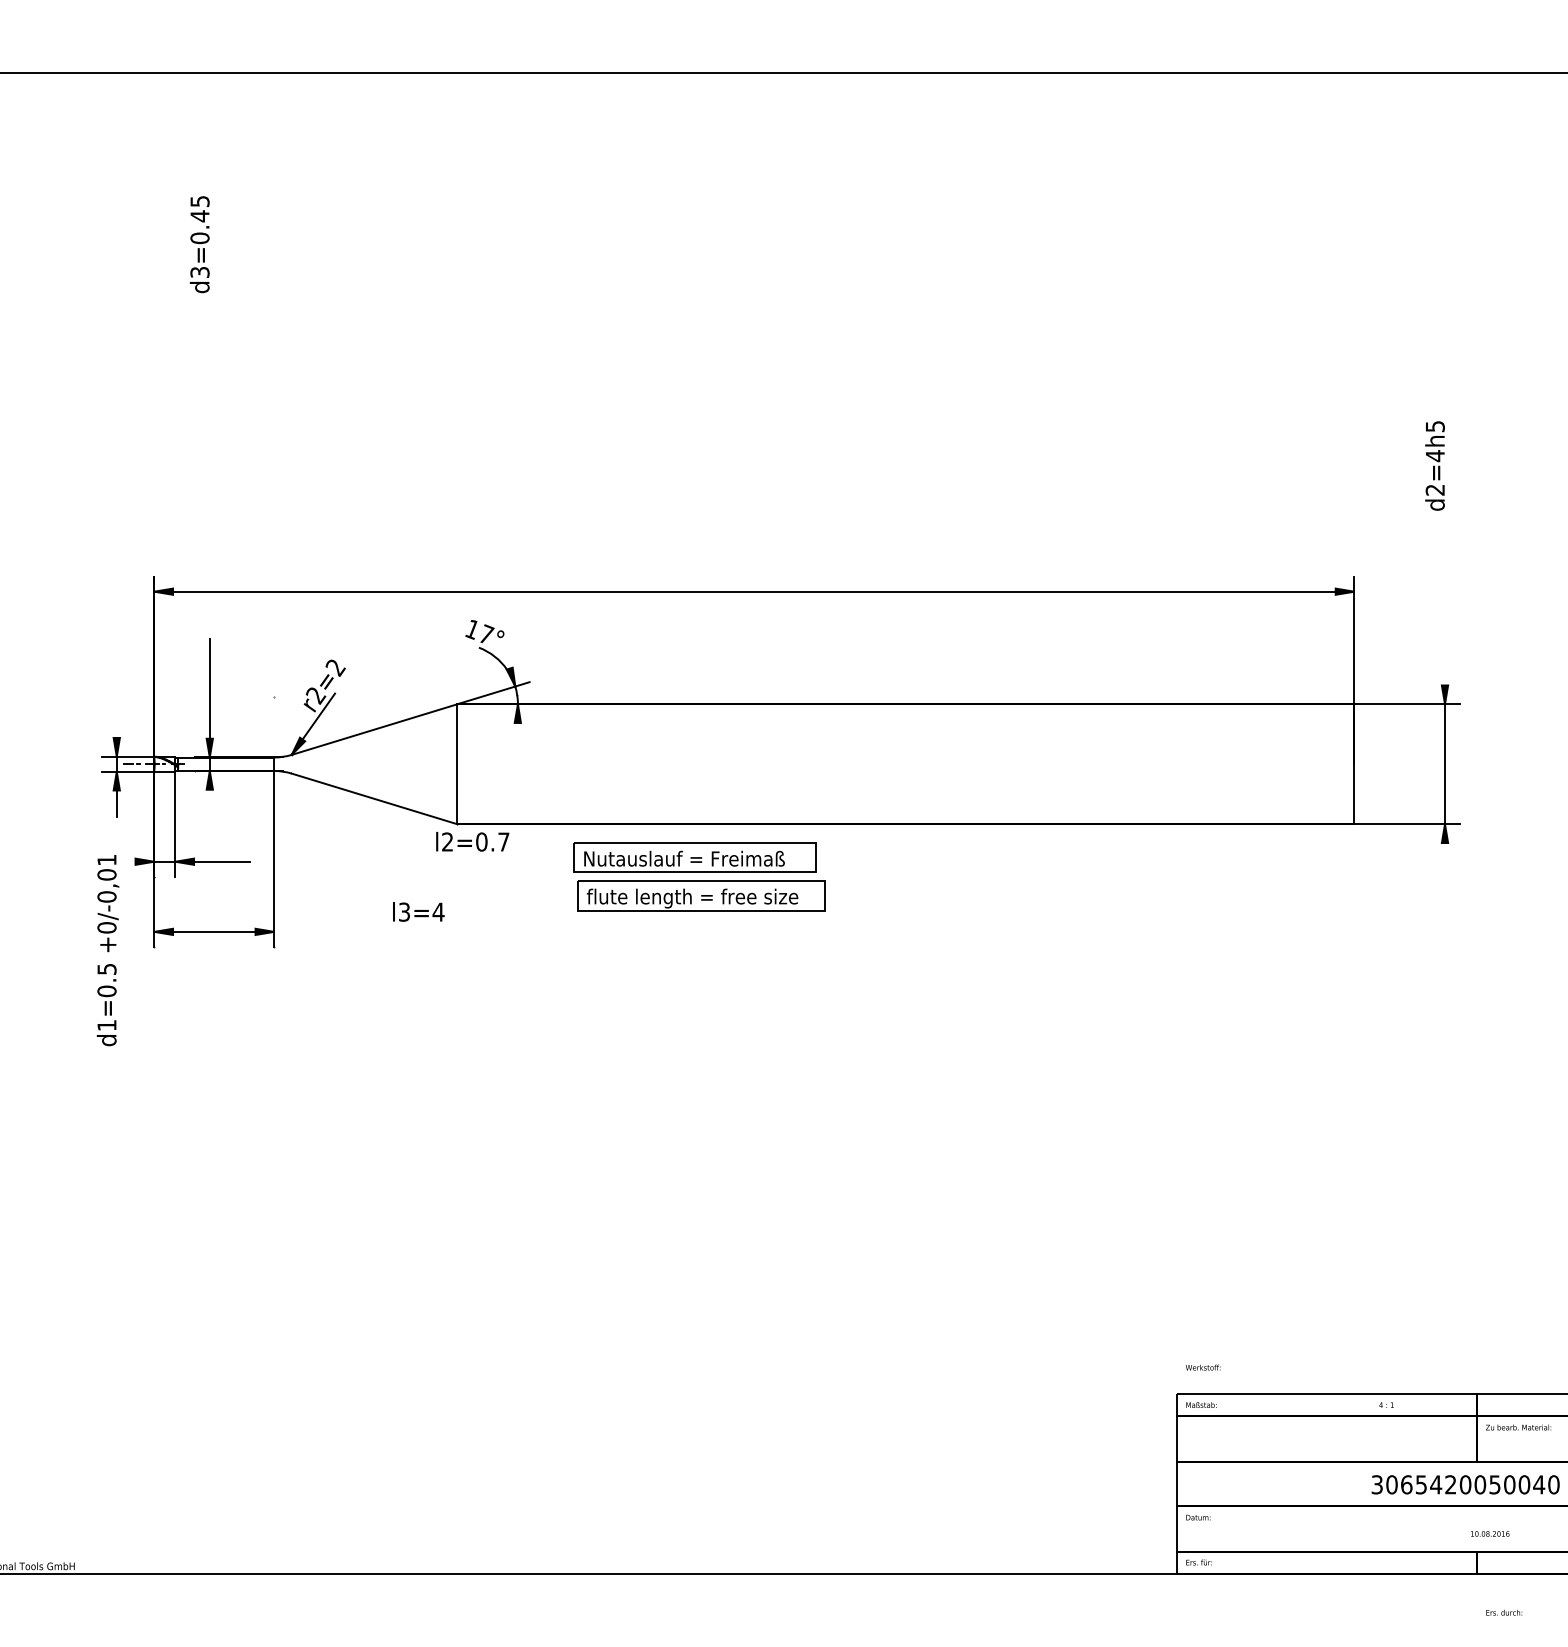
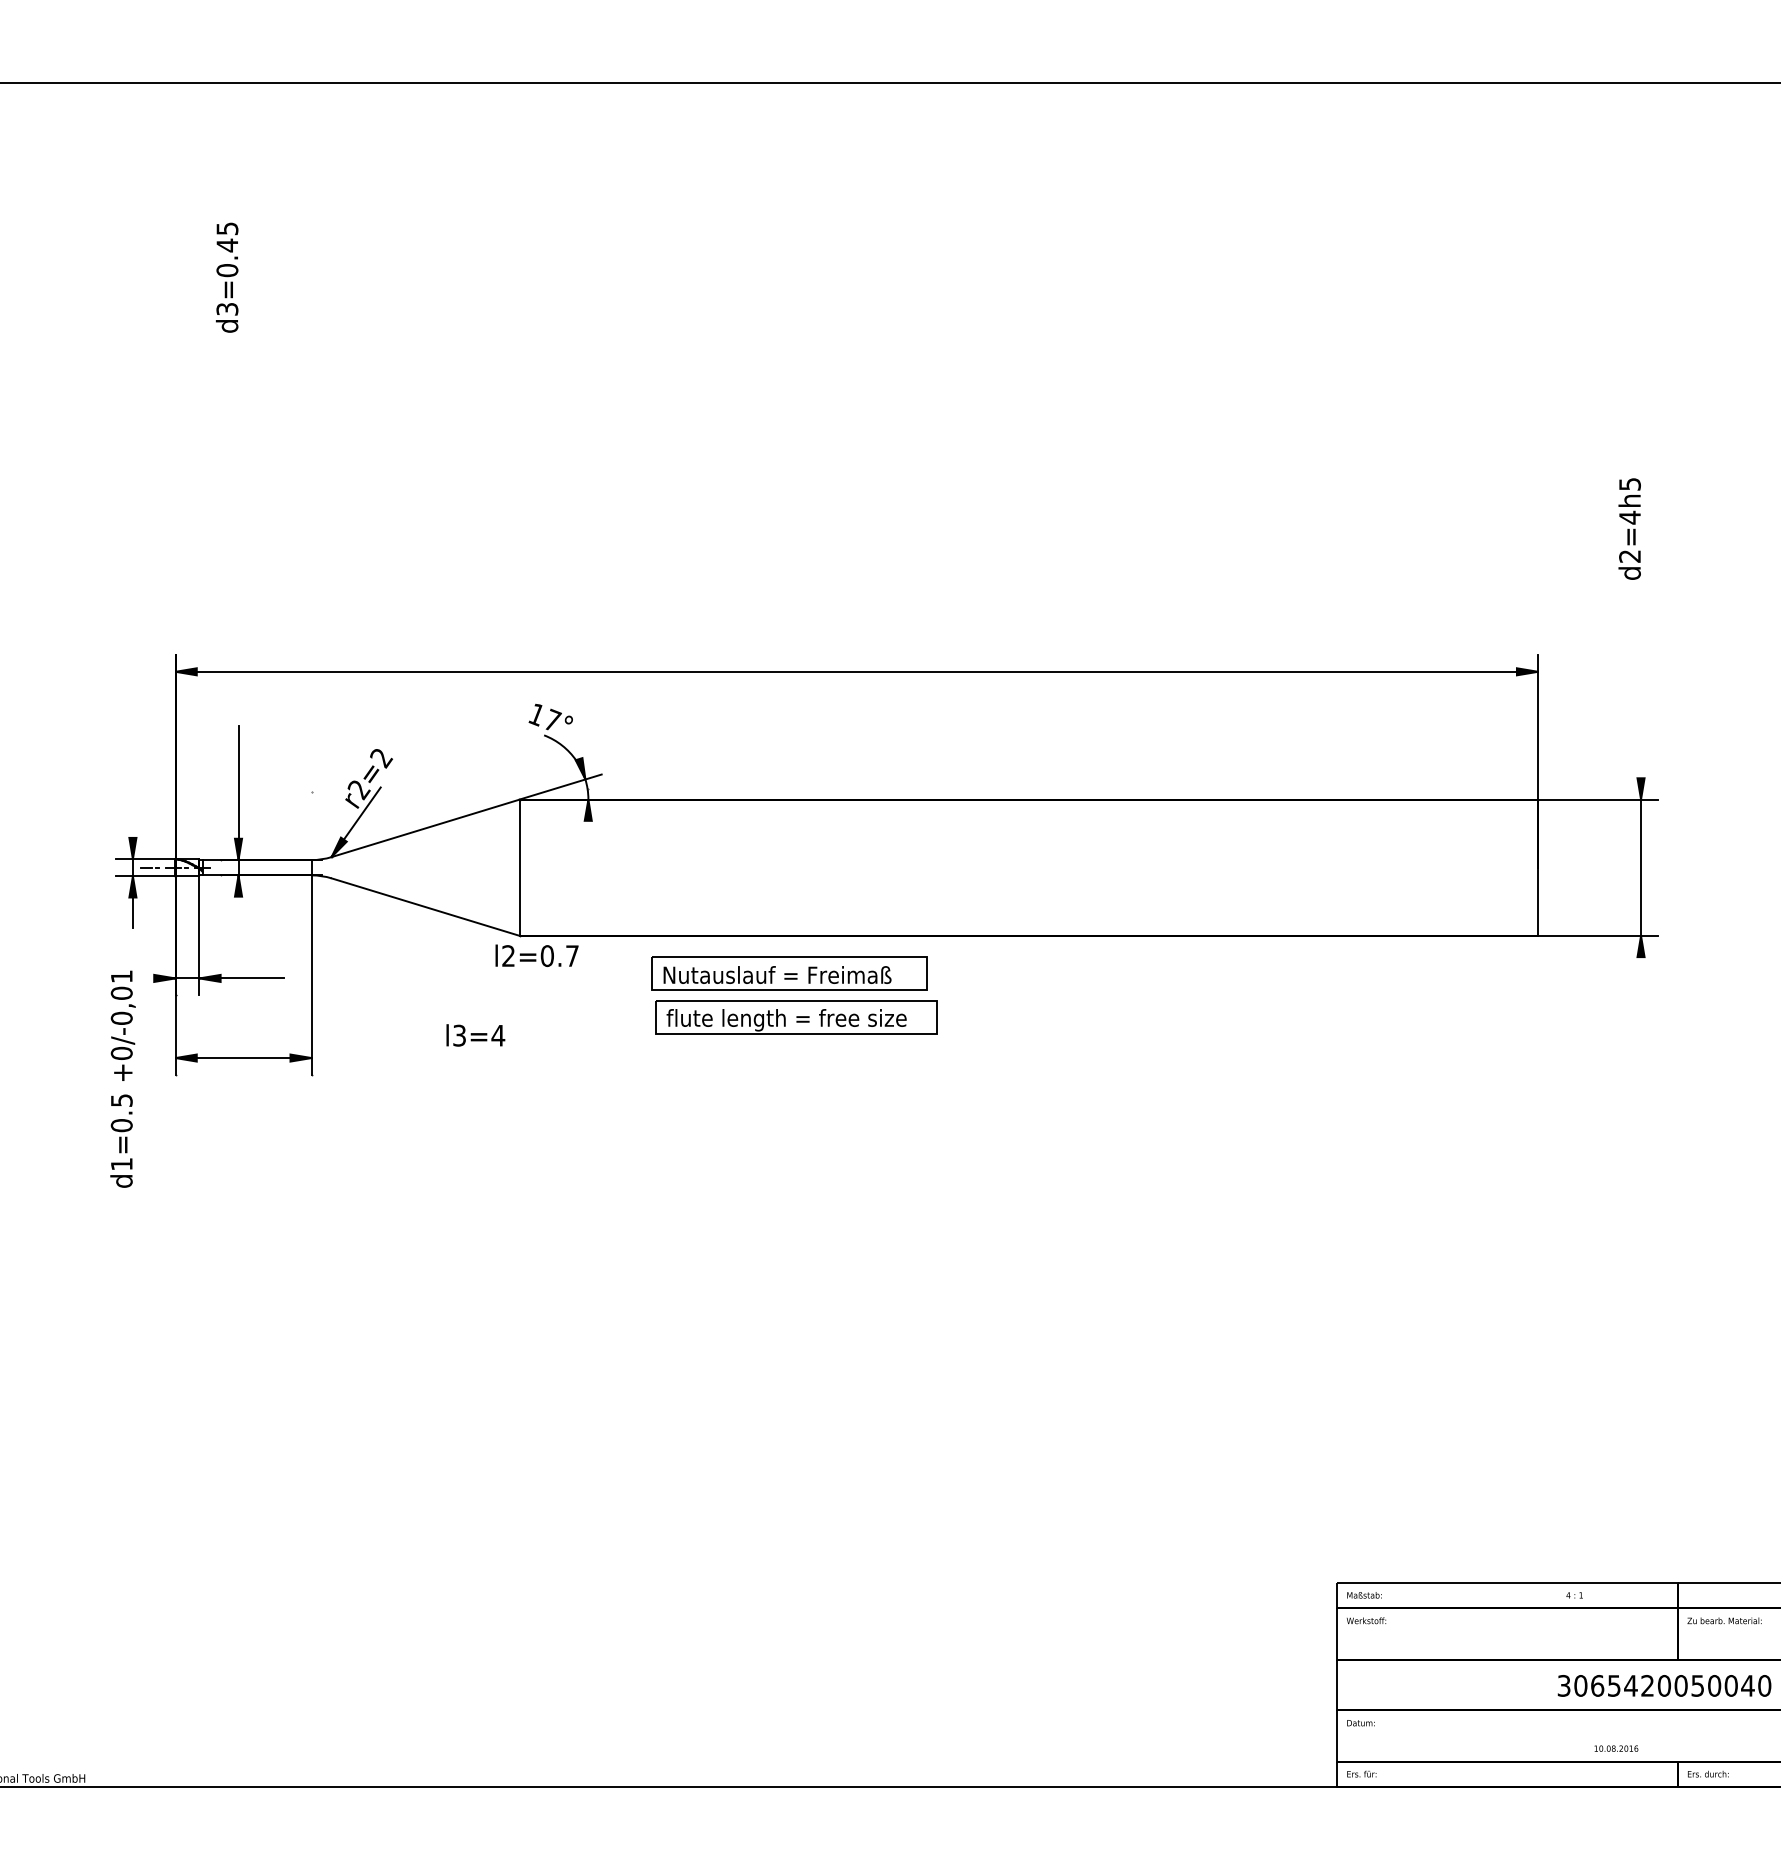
text: (1203, 1367) -> (1366, 1620), moved
text: (1490, 1533) -> (1616, 1748), moved
text: (1504, 1612) -> (1708, 1773), moved

